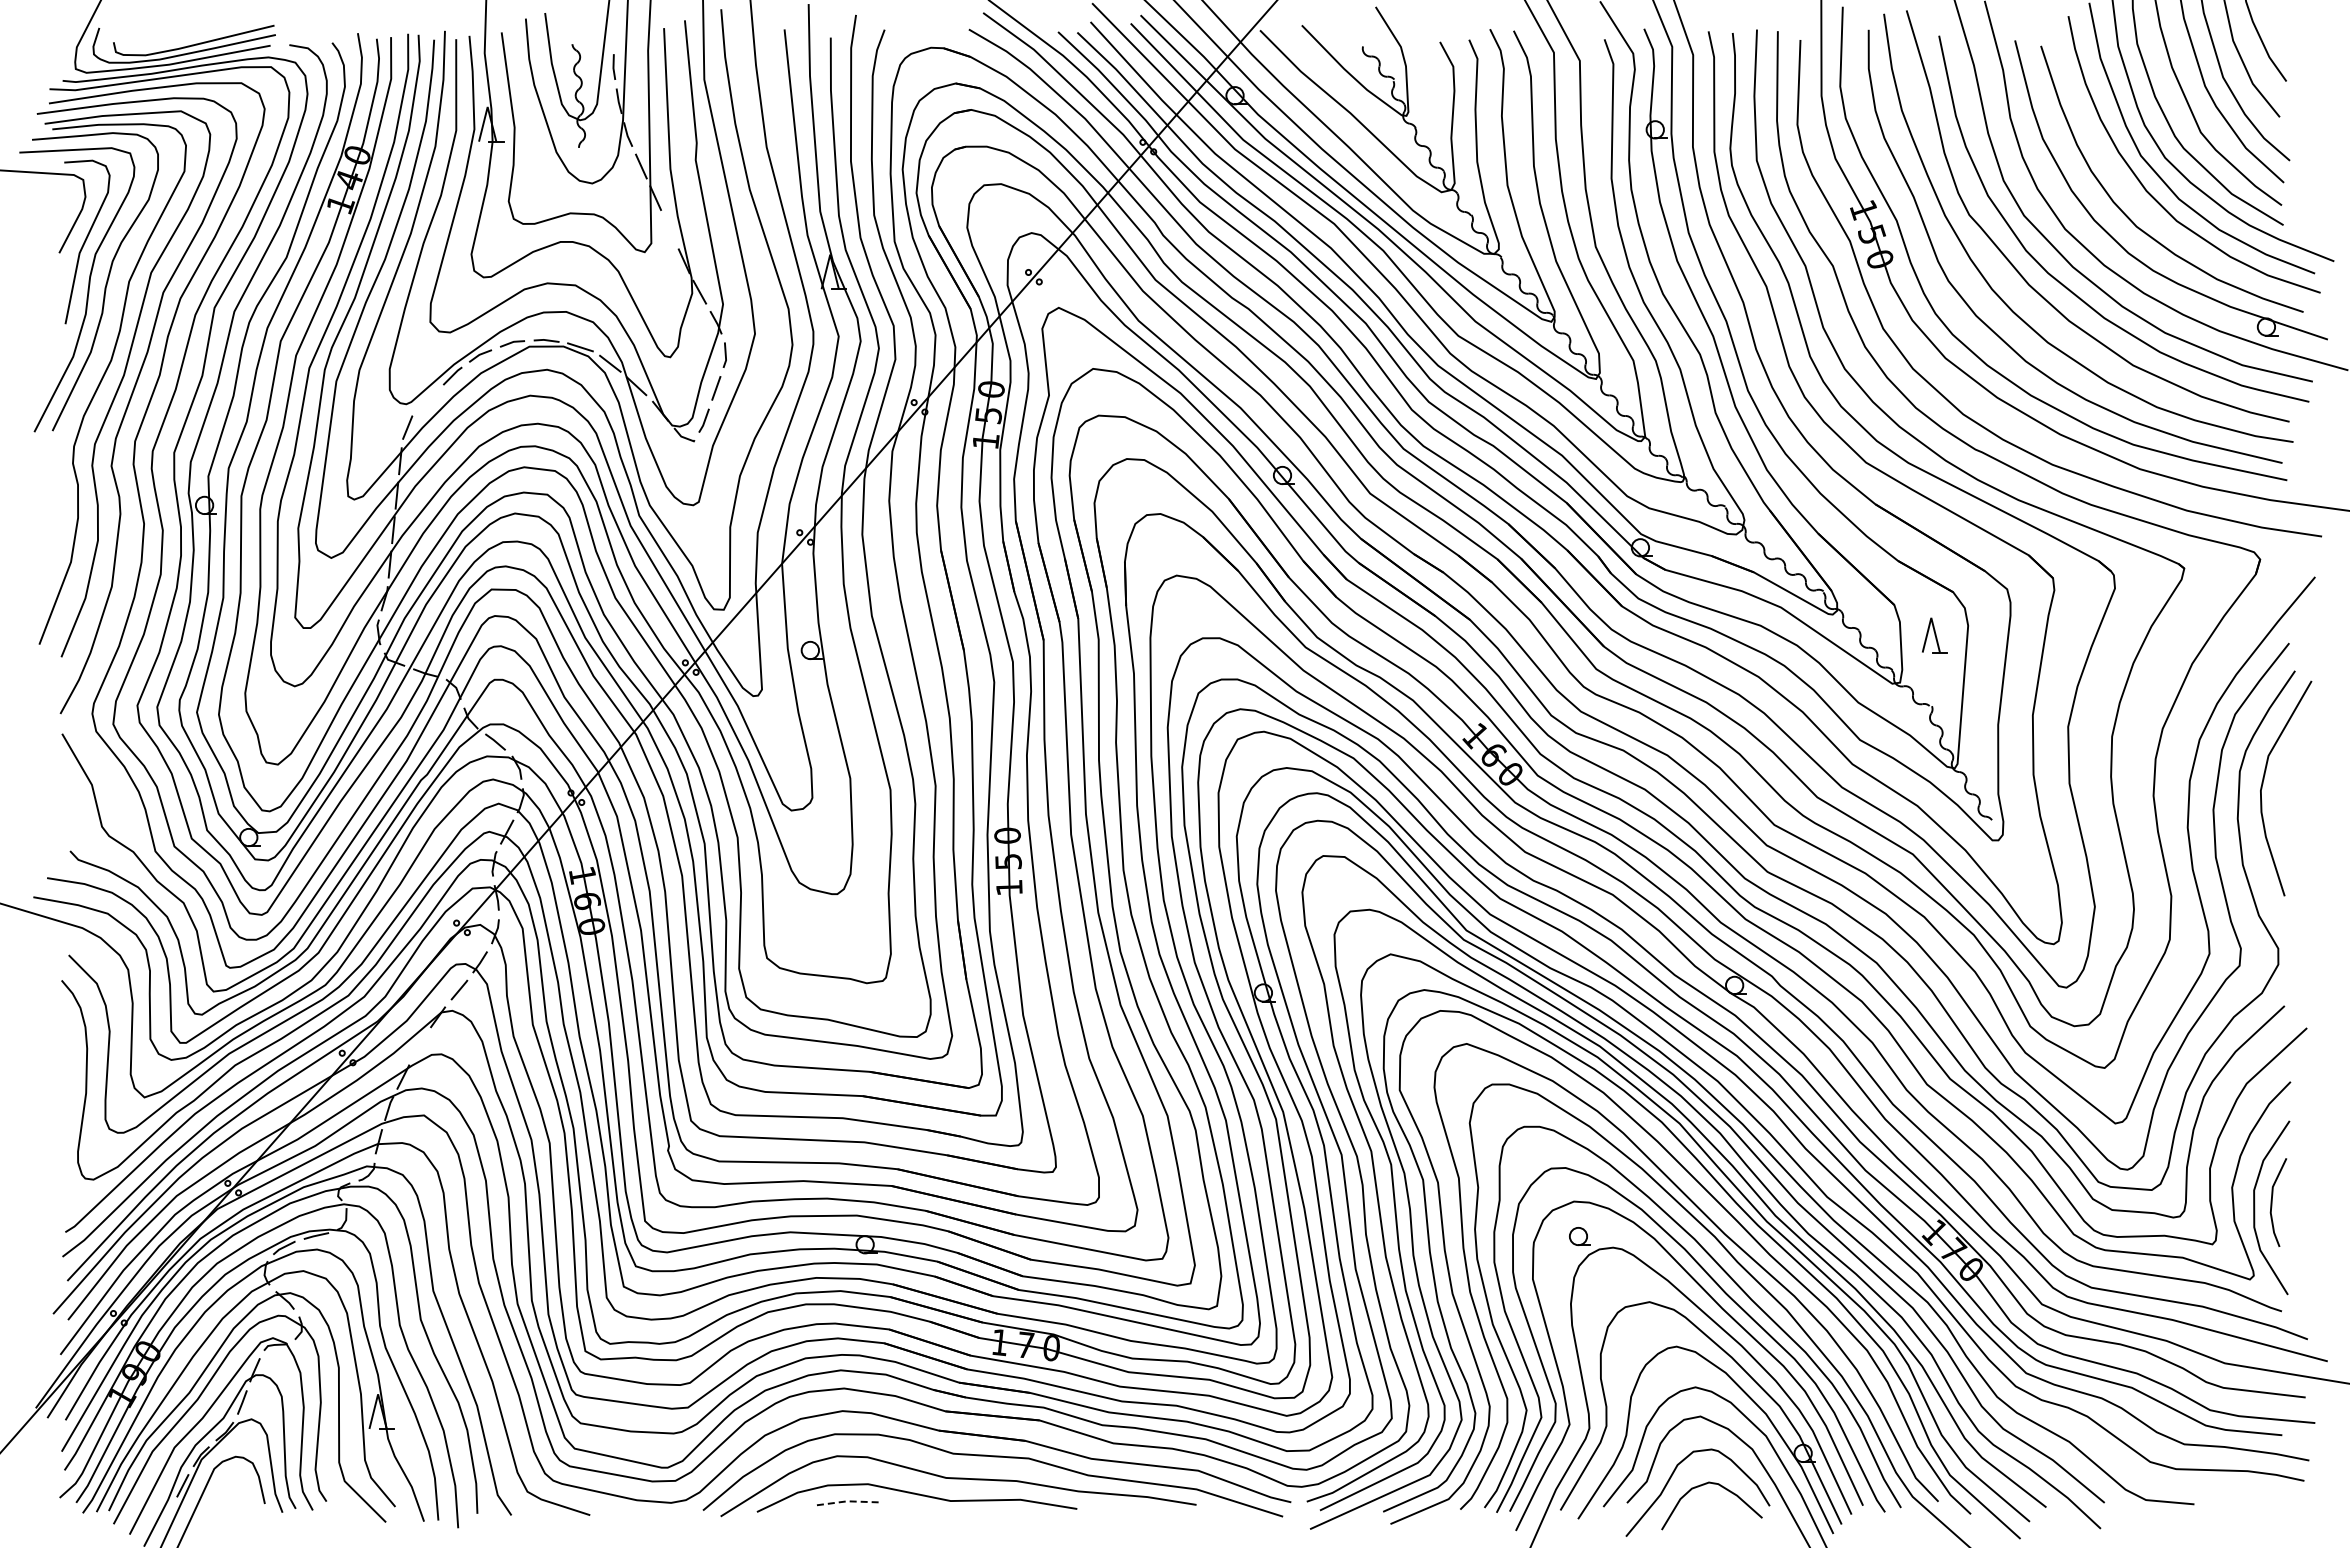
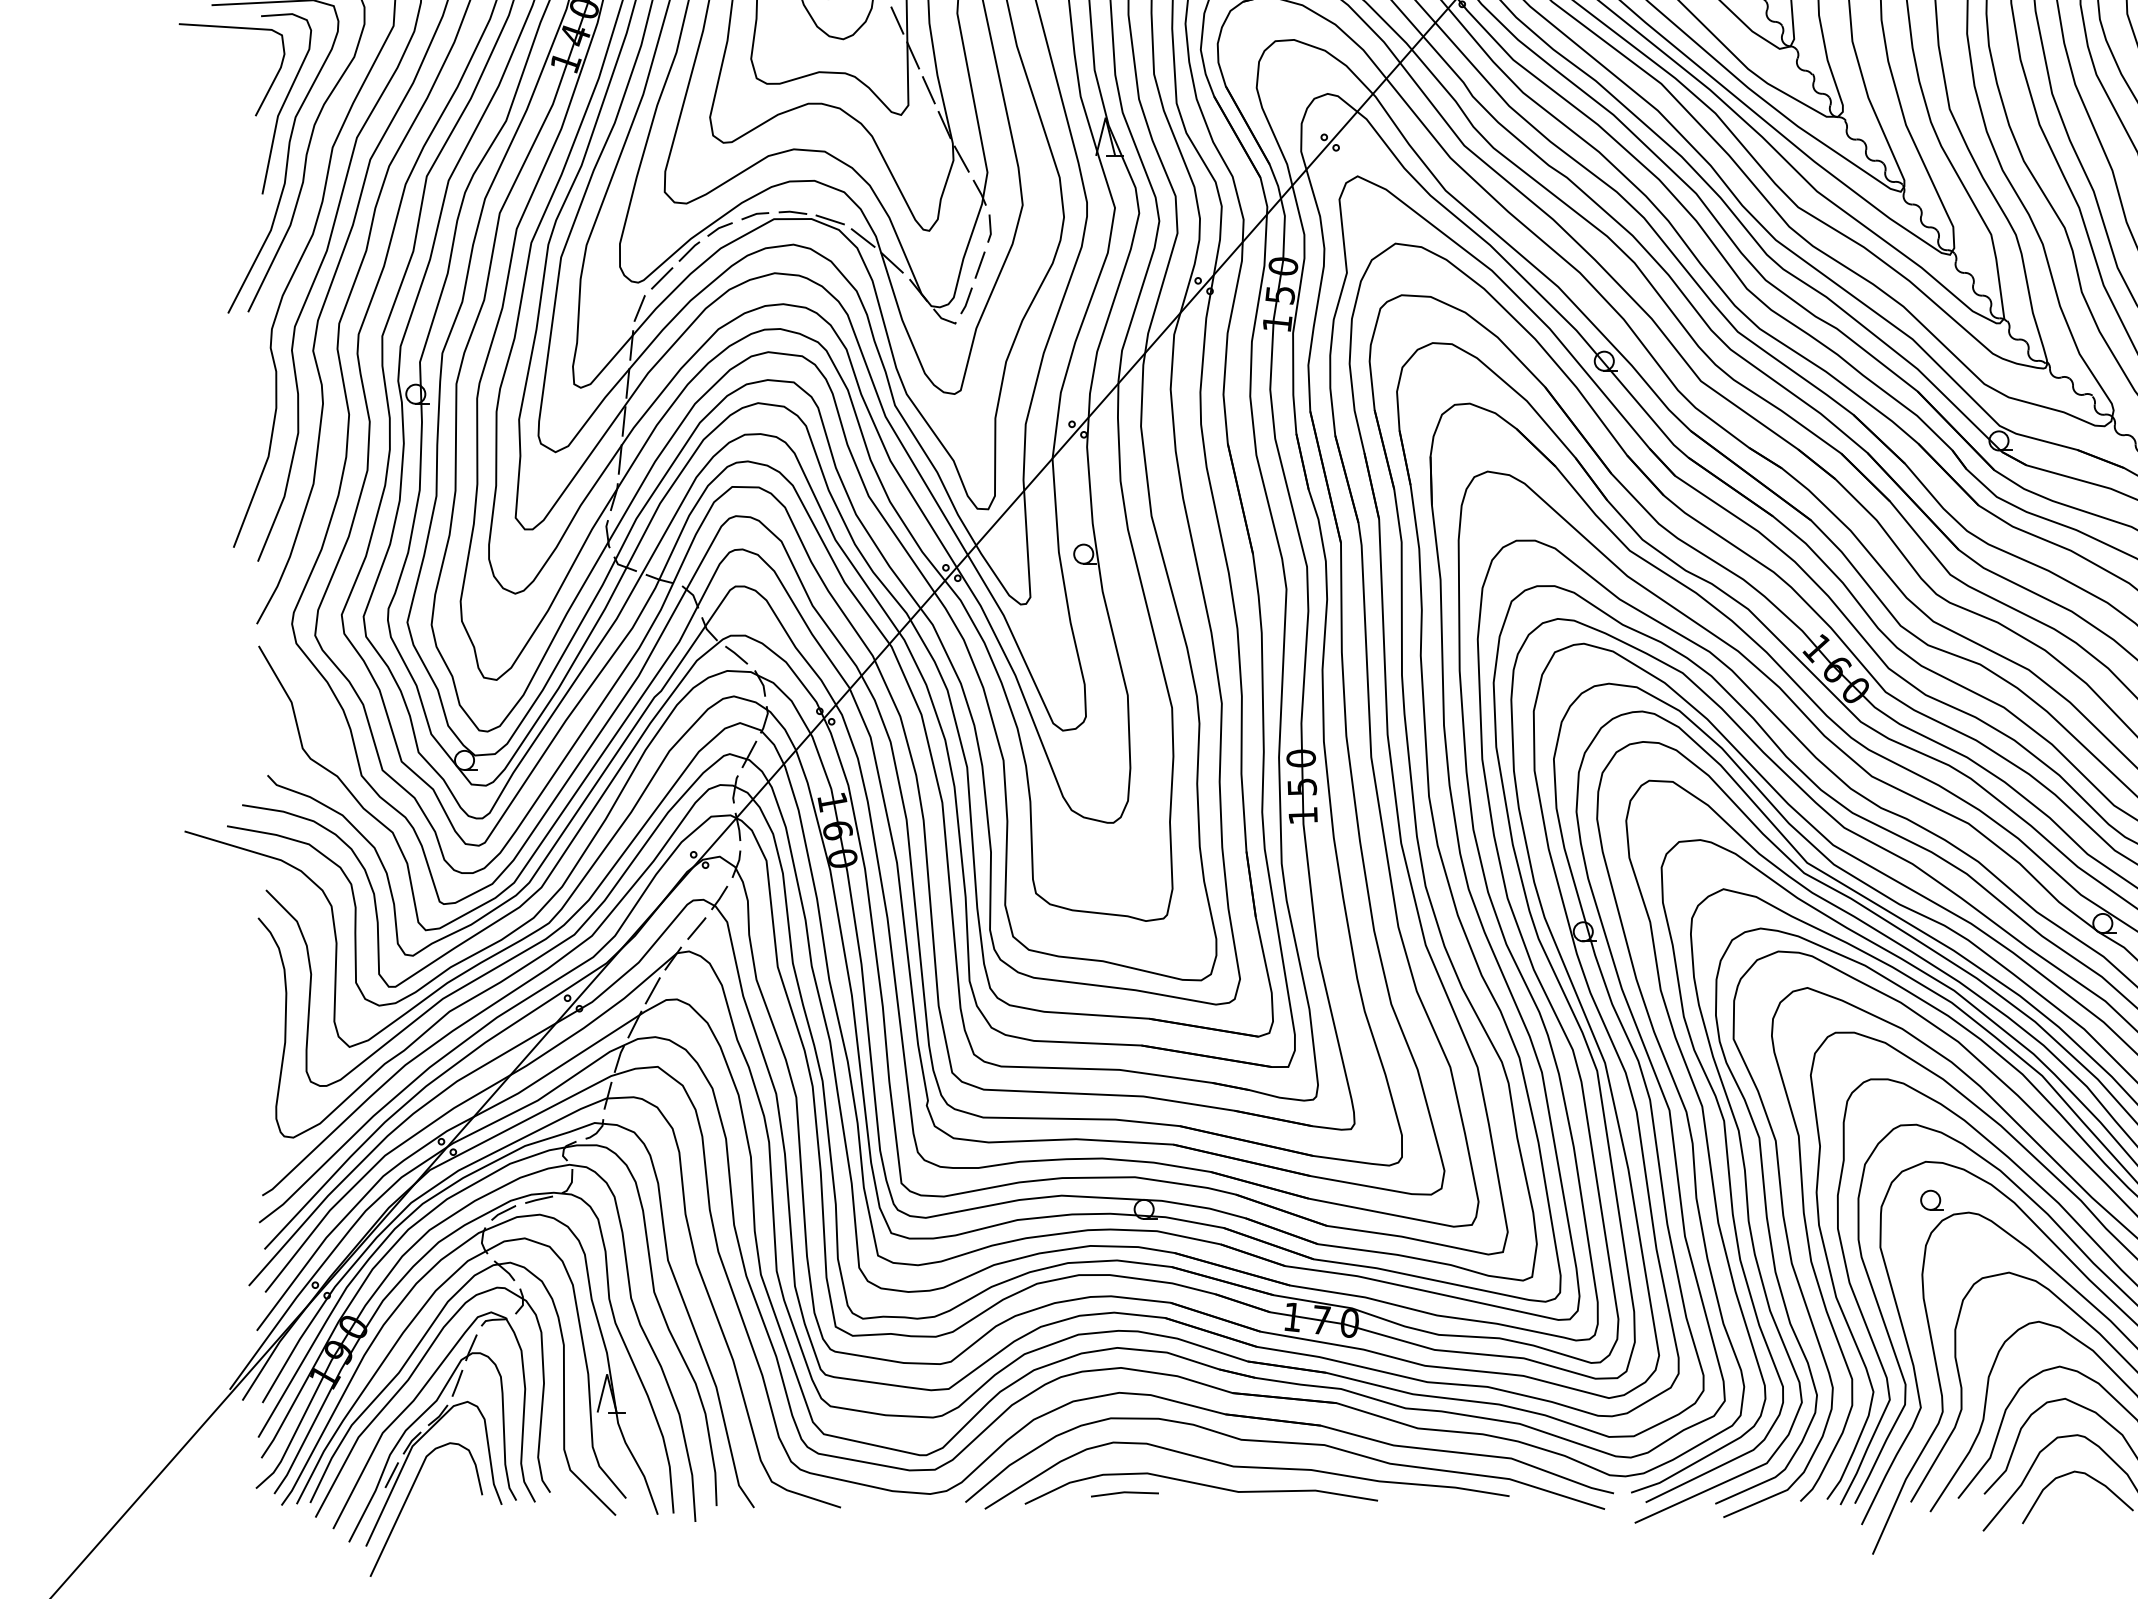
line: (669, 229) -> (928, 89), added
line: (427, 400) -> (661, 278), added
line: (419, 1046) -> (652, 990), added
line: (847, 1501) -> (1124, 1492), dashed -> solid

